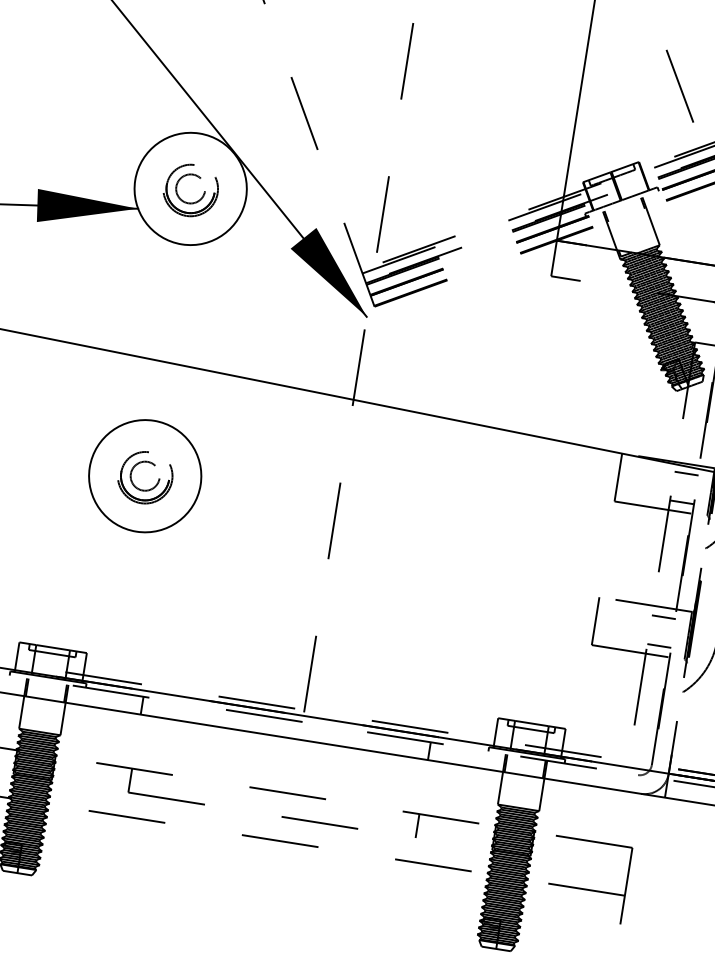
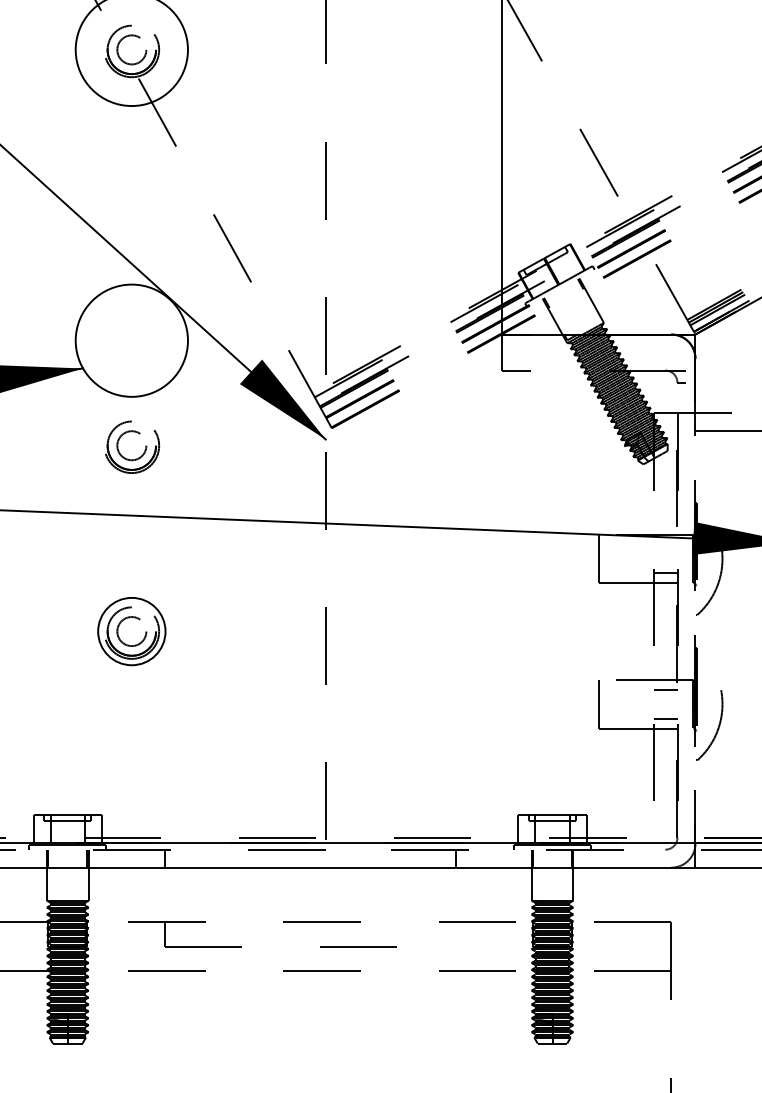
part: (196, 200) -> (139, 456), moved
line: (686, 473) -> (666, 544), removed
circle: (144, 476) -> (131, 631), size x0.6
line: (417, 826) -> (455, 934), removed

